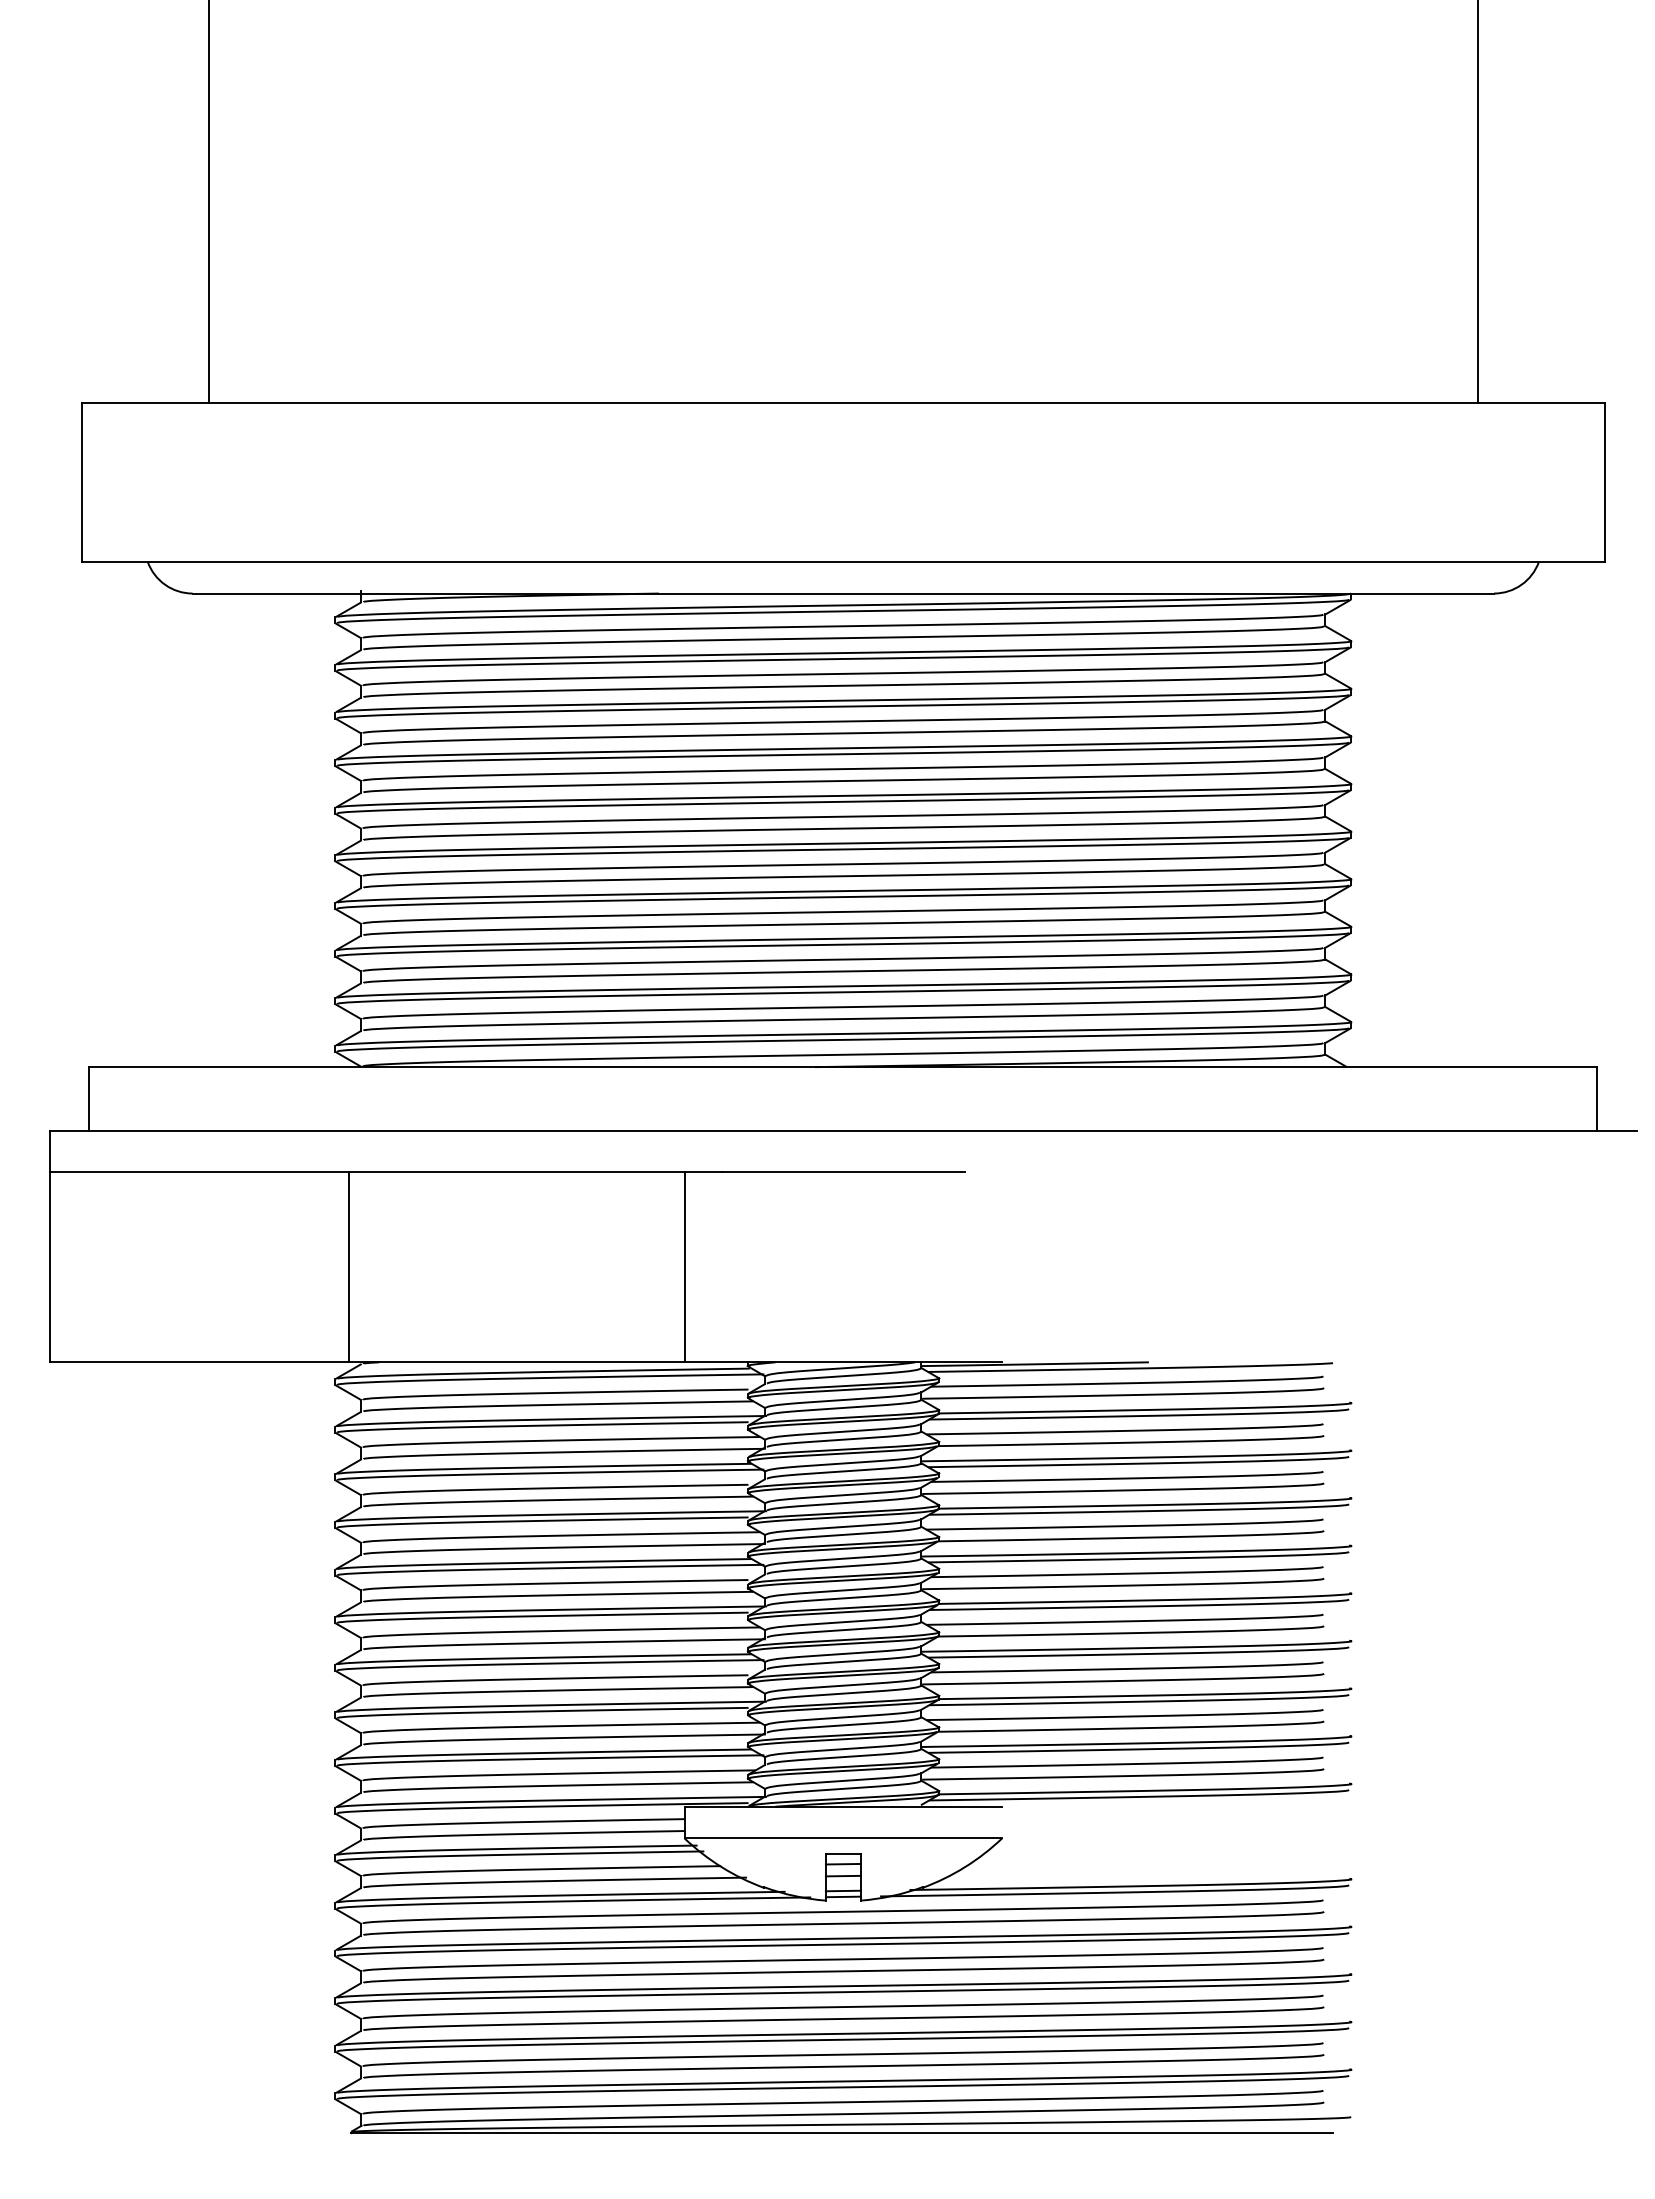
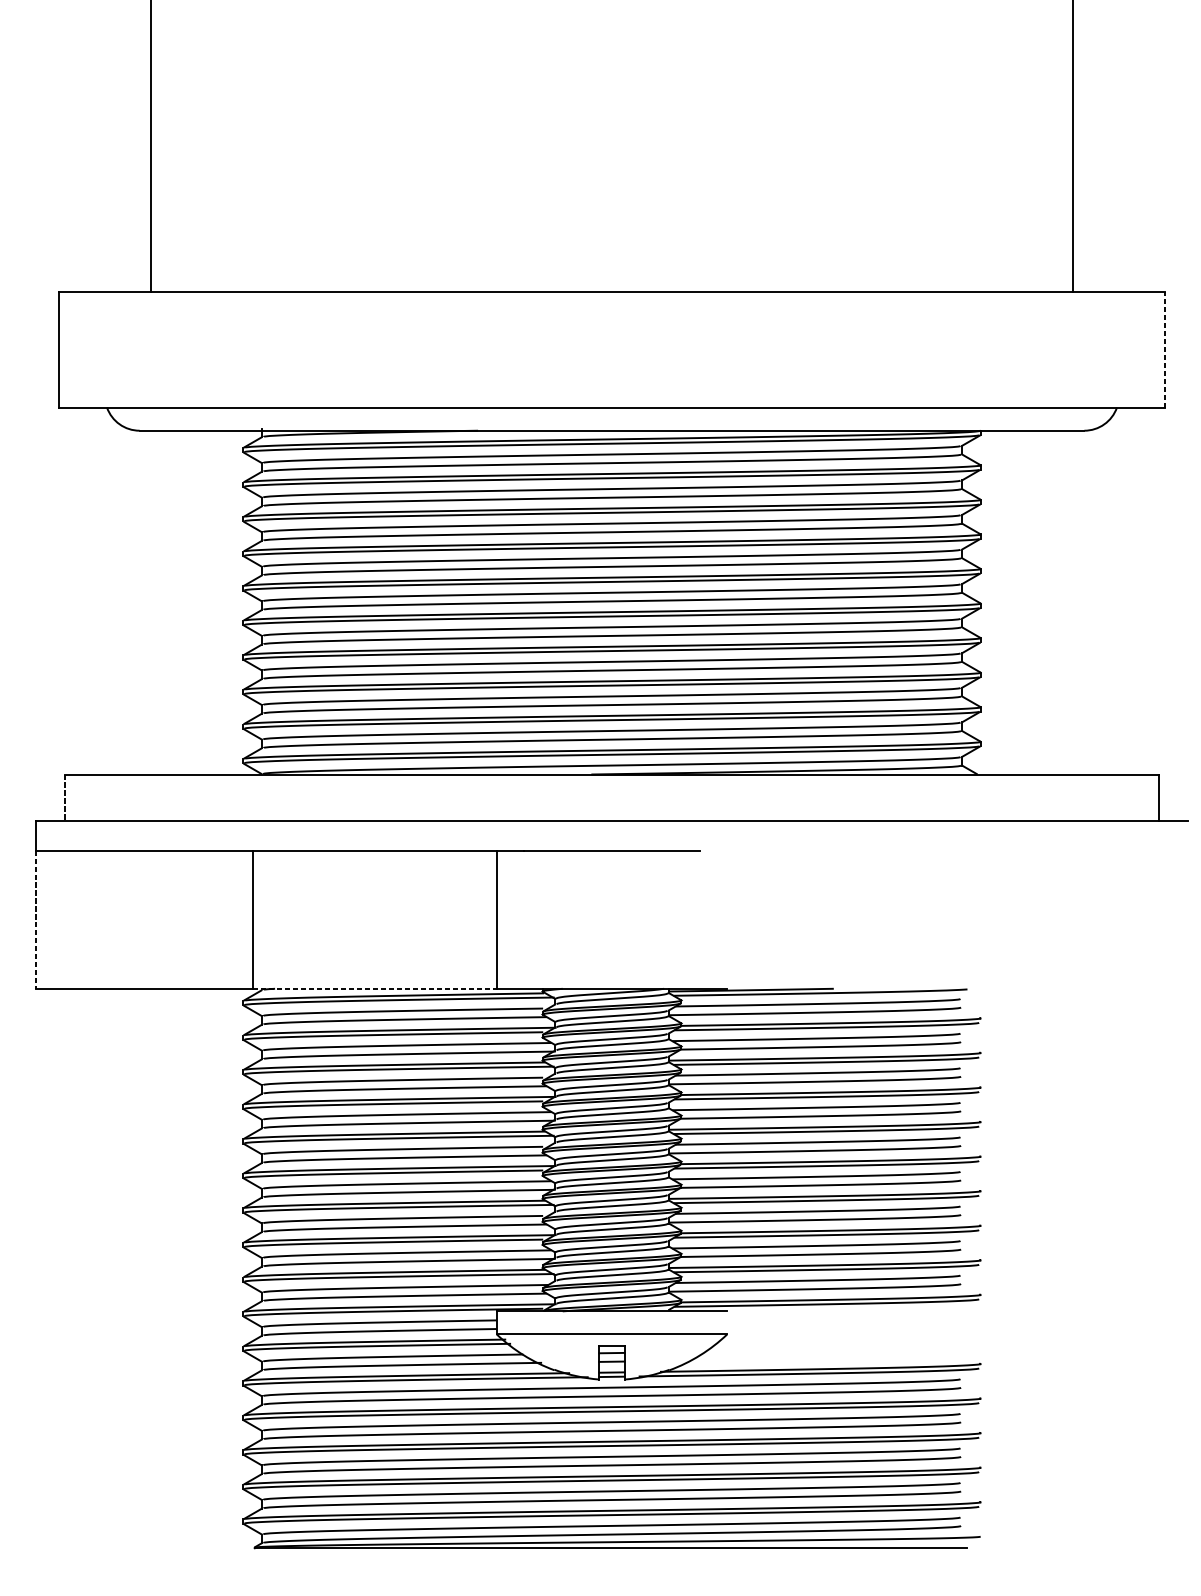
line: (1605, 481) -> (1165, 349), solid -> dashed
line: (89, 1098) -> (64, 797), solid -> dashed
line: (49, 1267) -> (35, 919), solid -> dashed
line: (516, 1362) -> (374, 988), solid -> dashed

